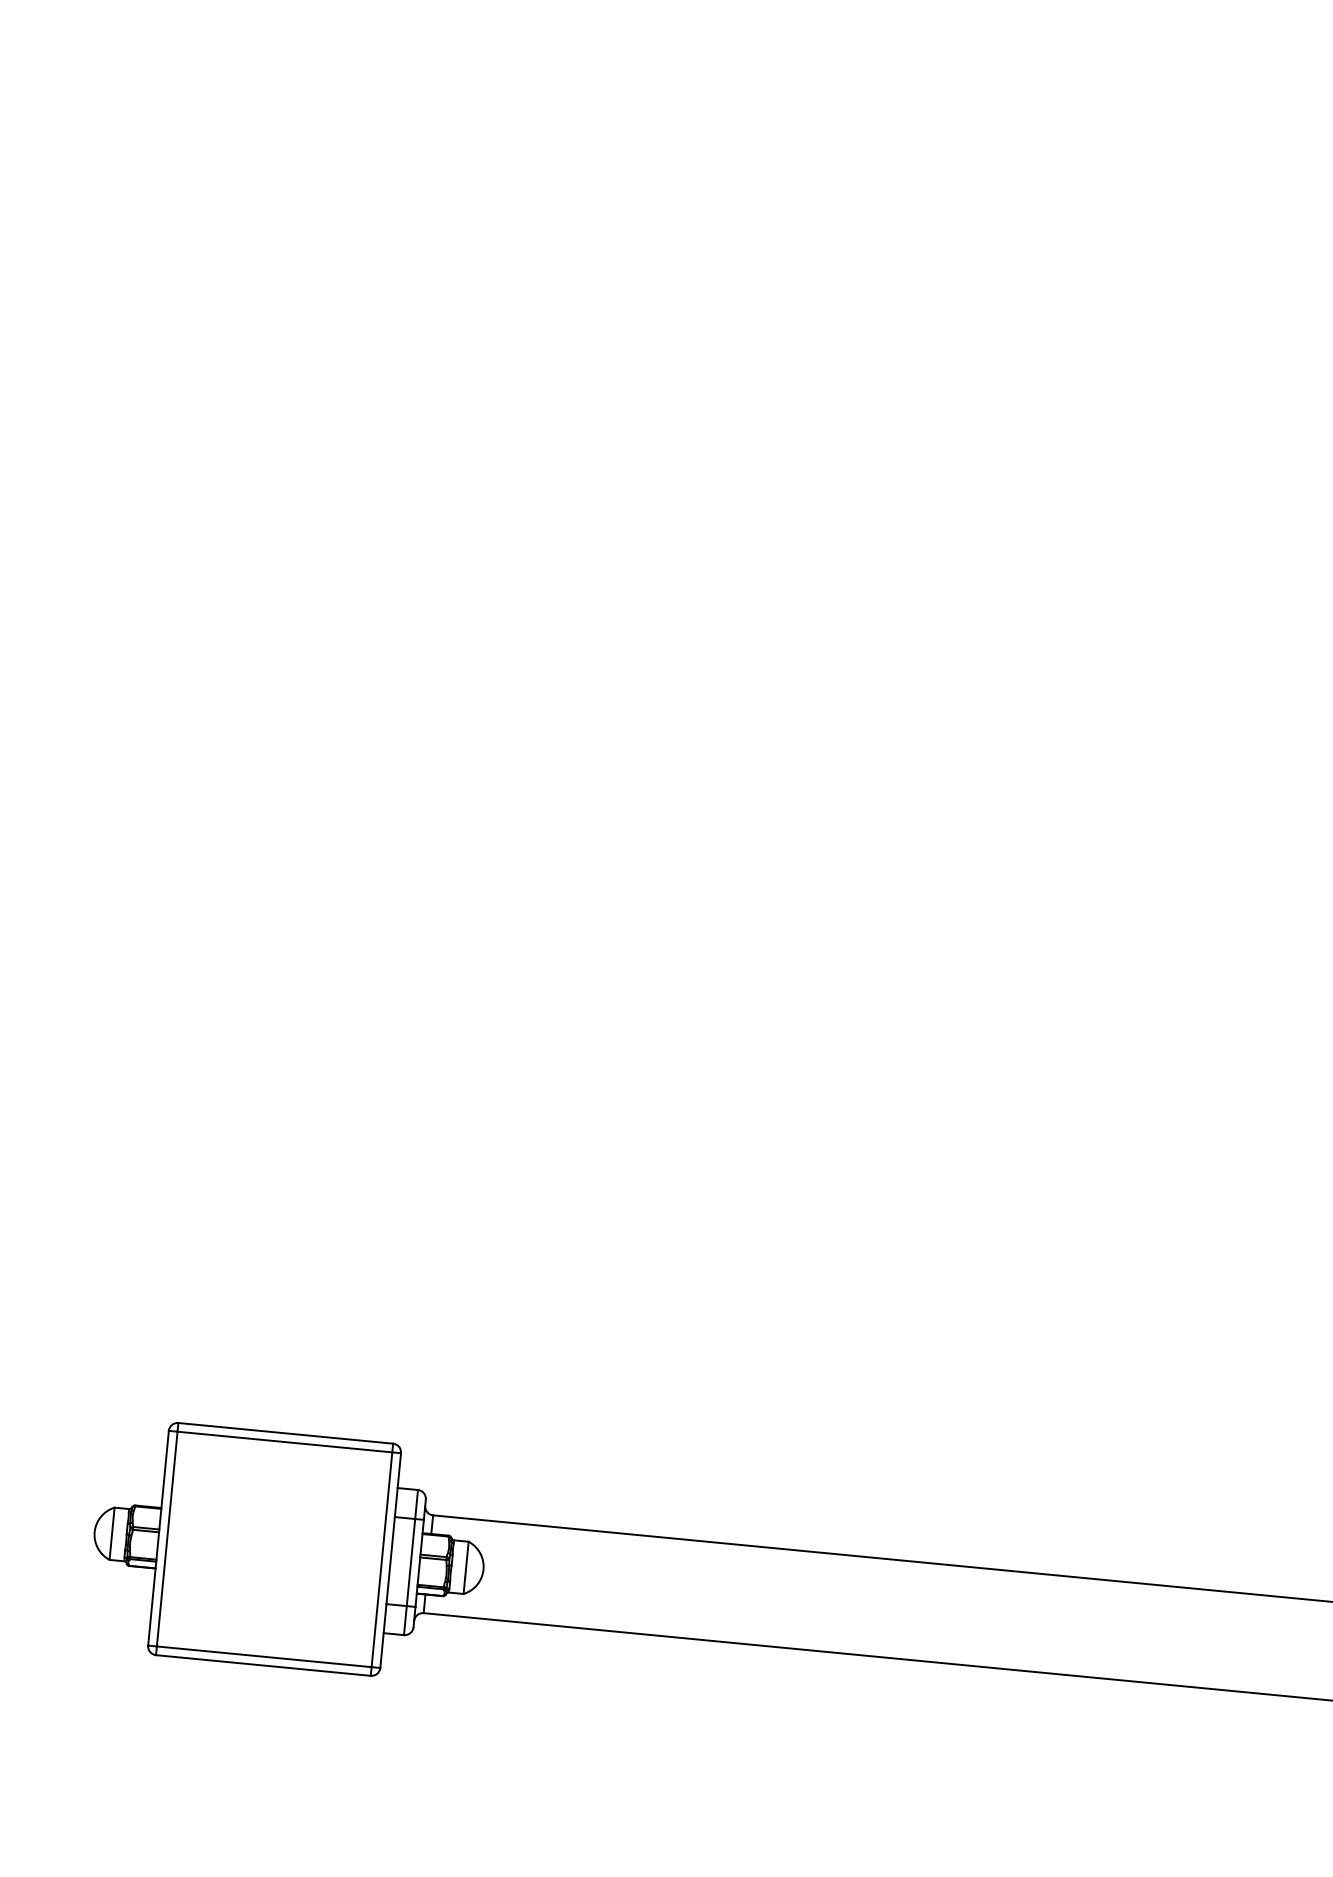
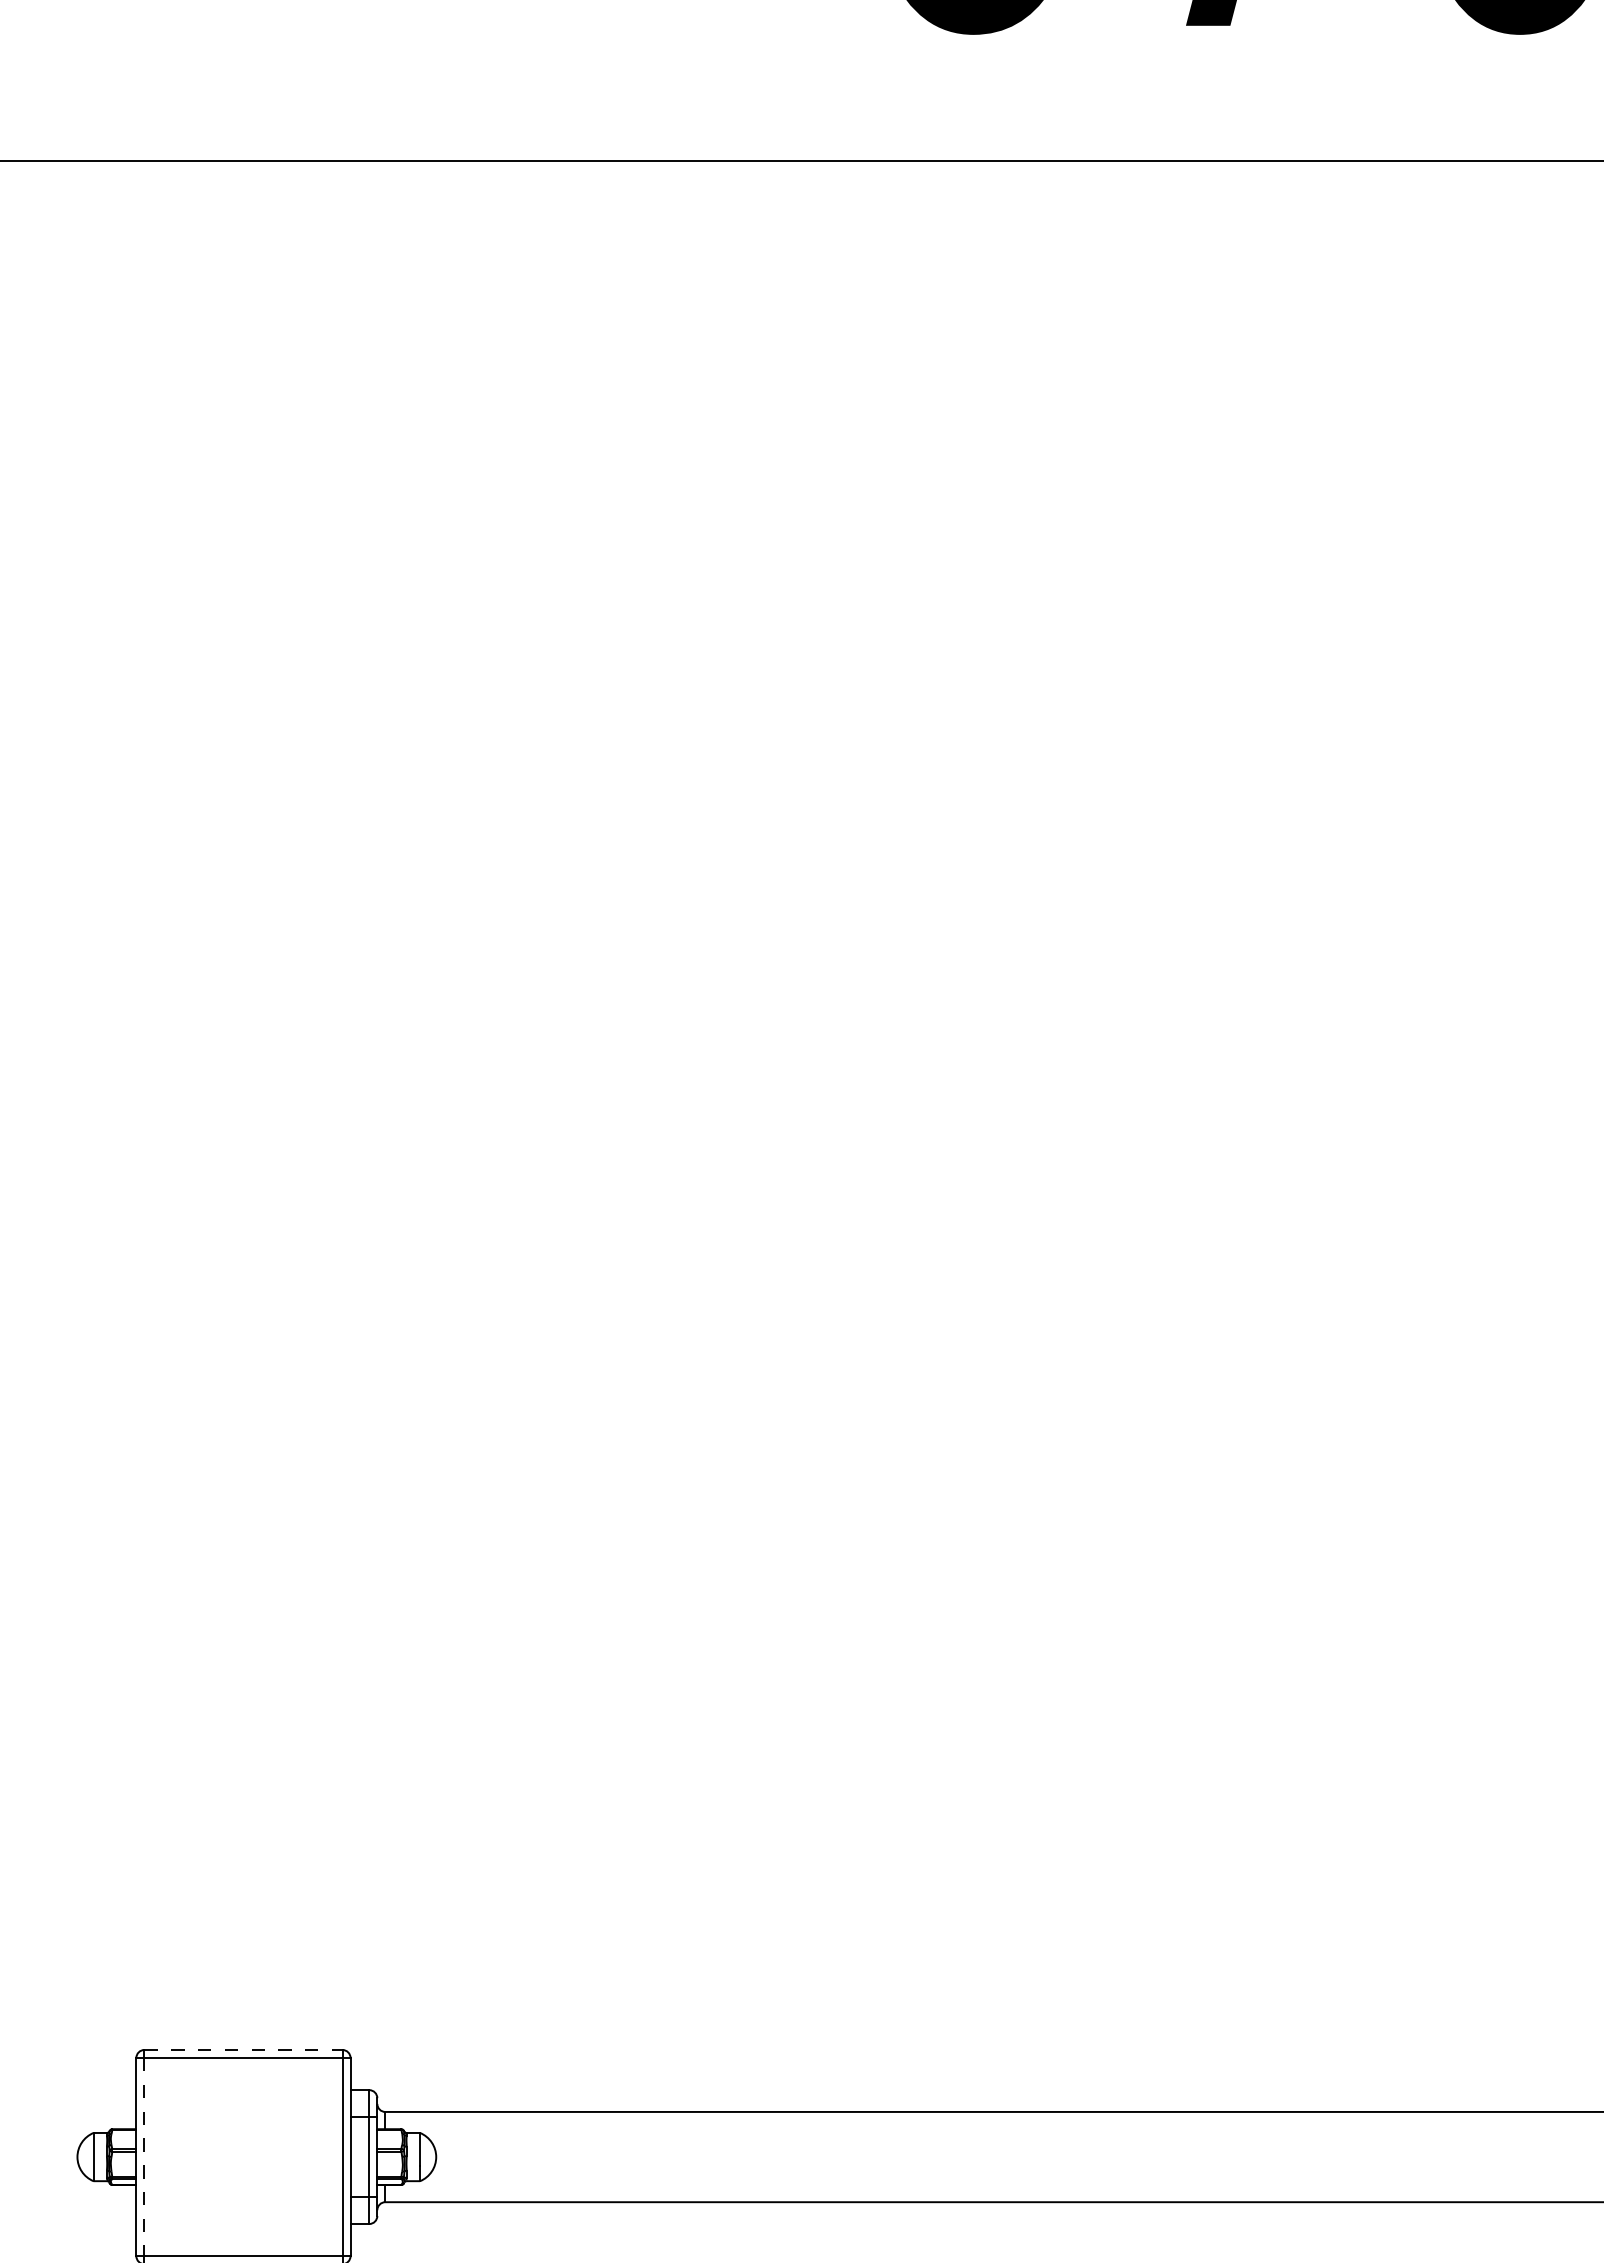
line: (285, 1432) -> (243, 2049), solid -> dashed
line: (167, 1539) -> (144, 2157), solid -> dashed

